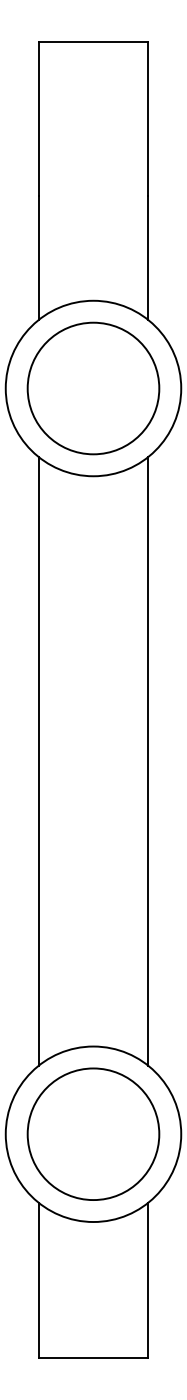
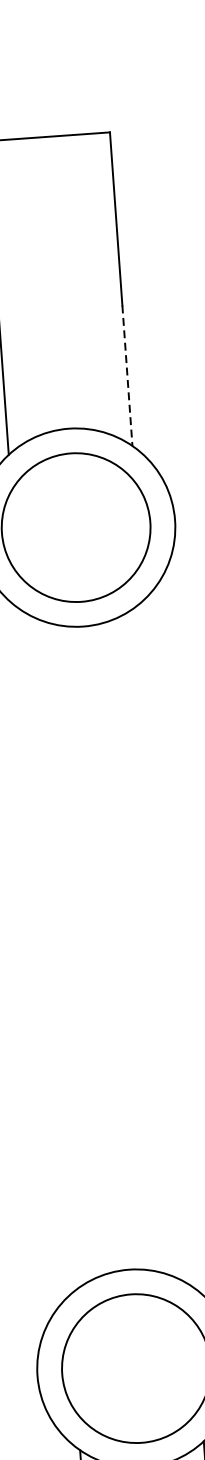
line: (148, 258) -> (127, 376), solid -> dashed
line: (38, 761) -> (44, 952), removed
line: (148, 761) -> (168, 943), removed

